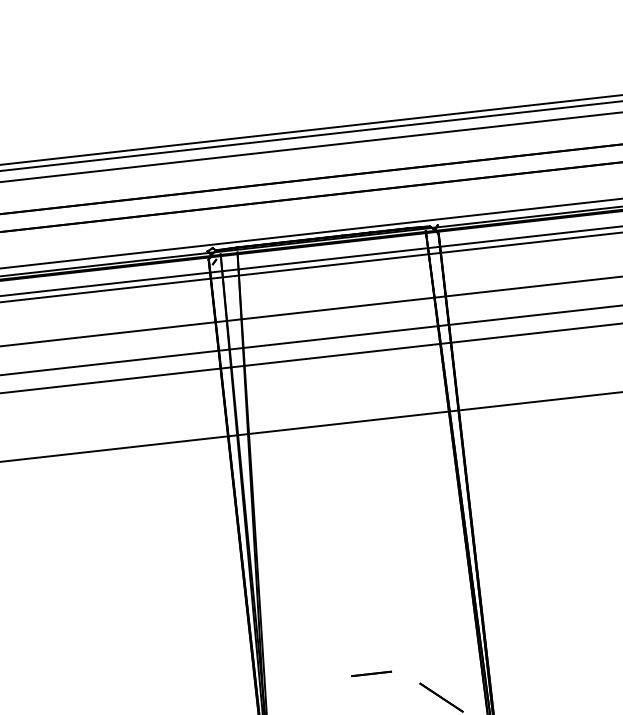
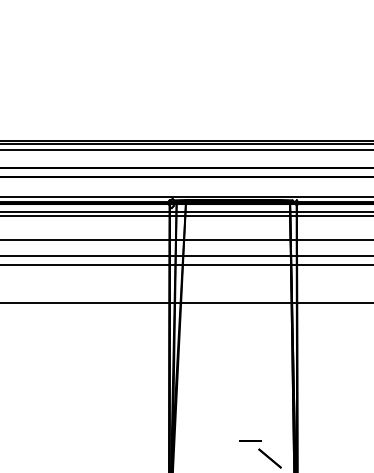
line: (371, 672) -> (250, 440), moved

